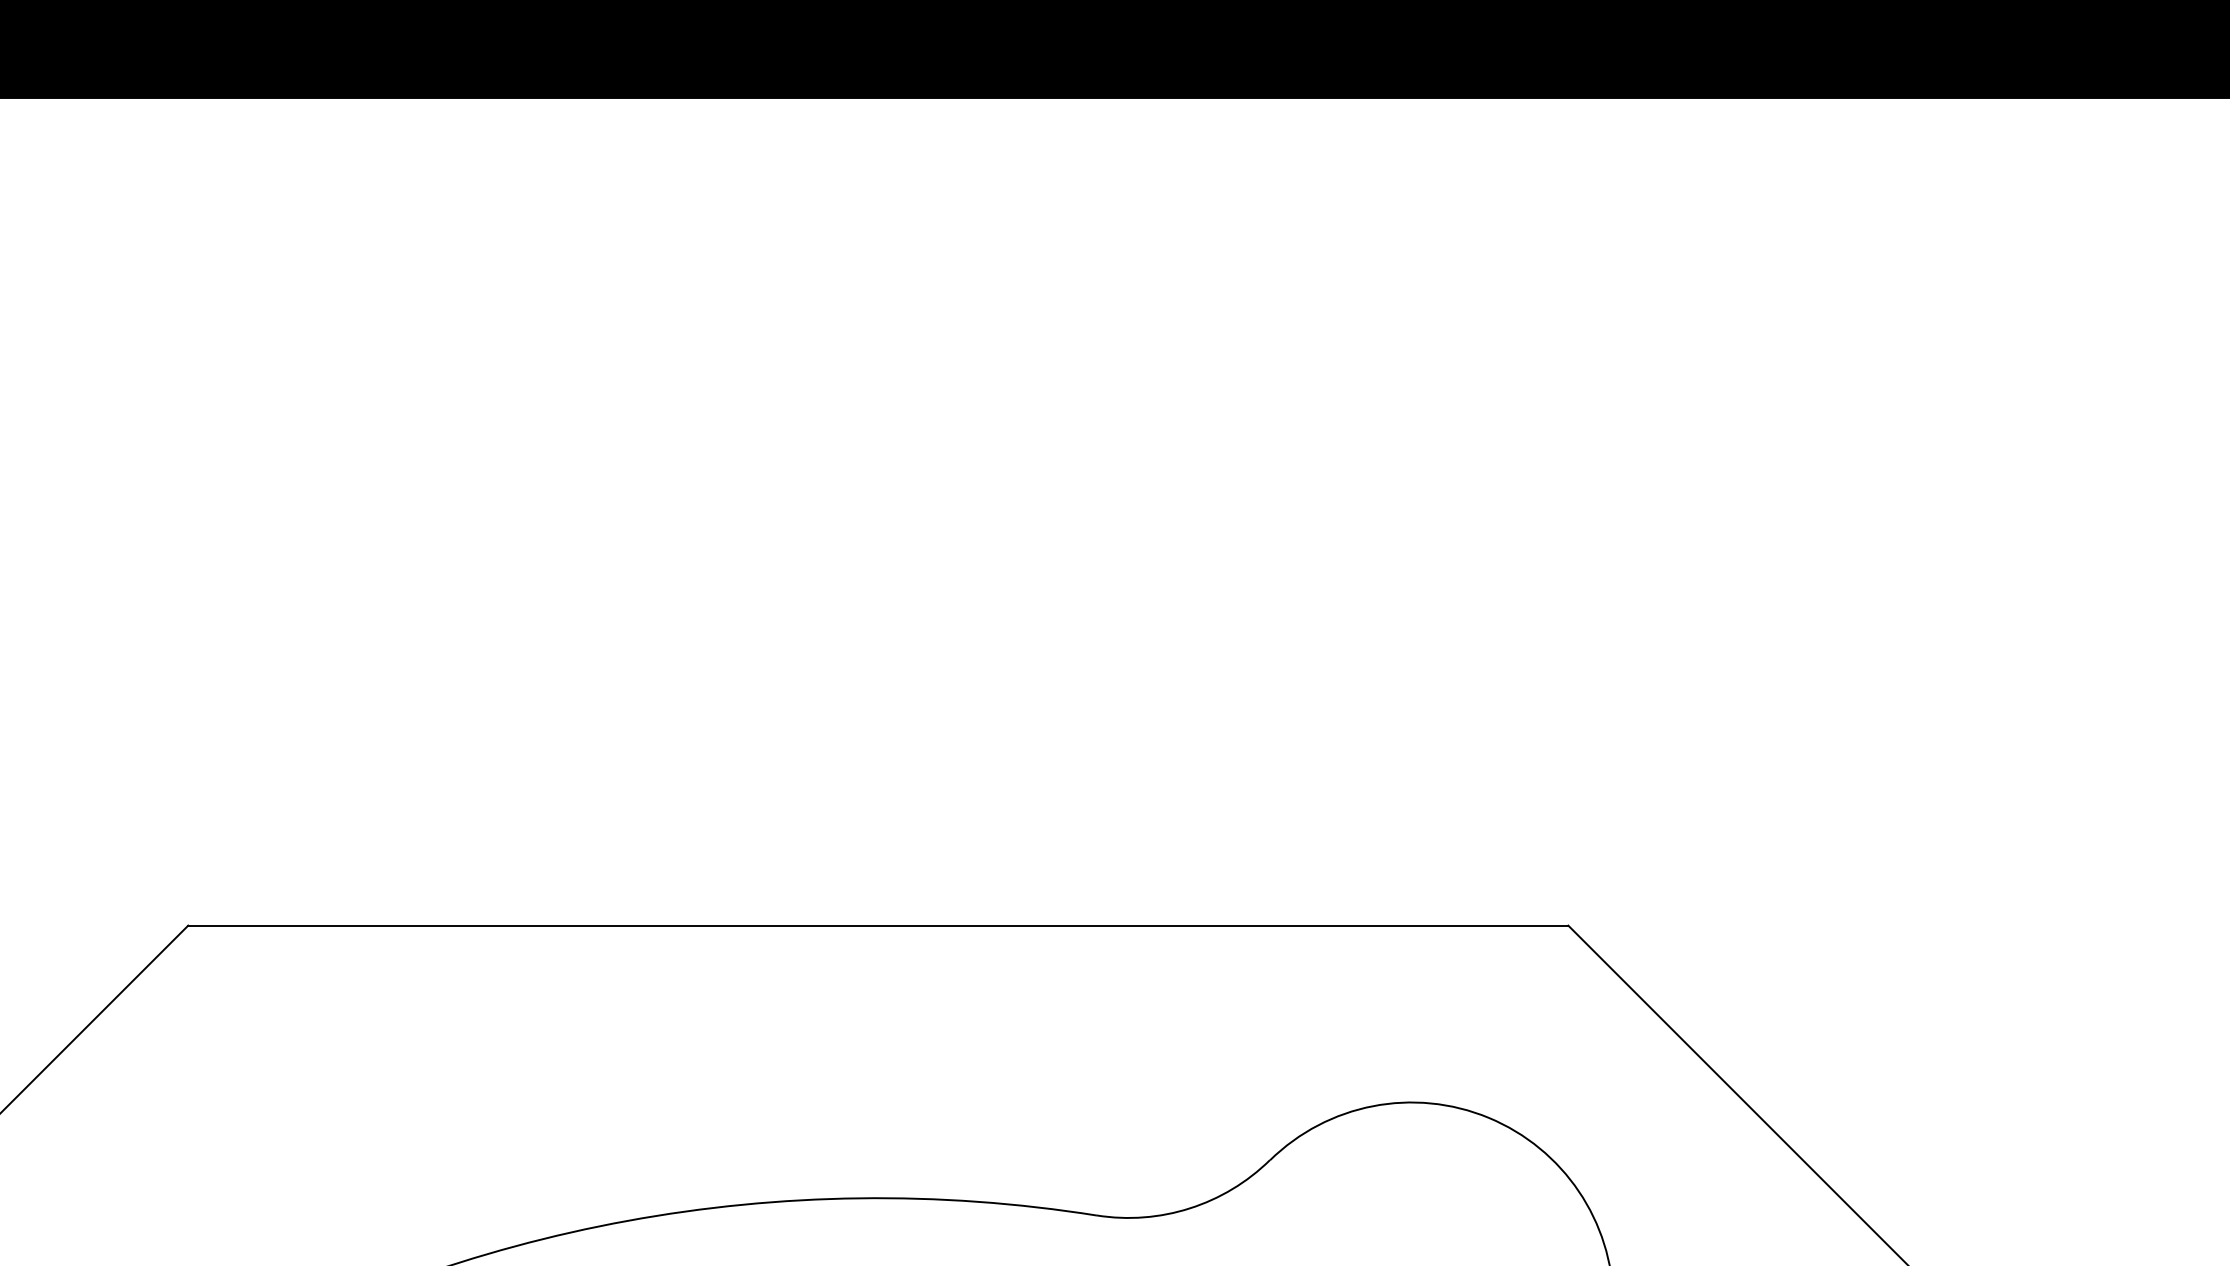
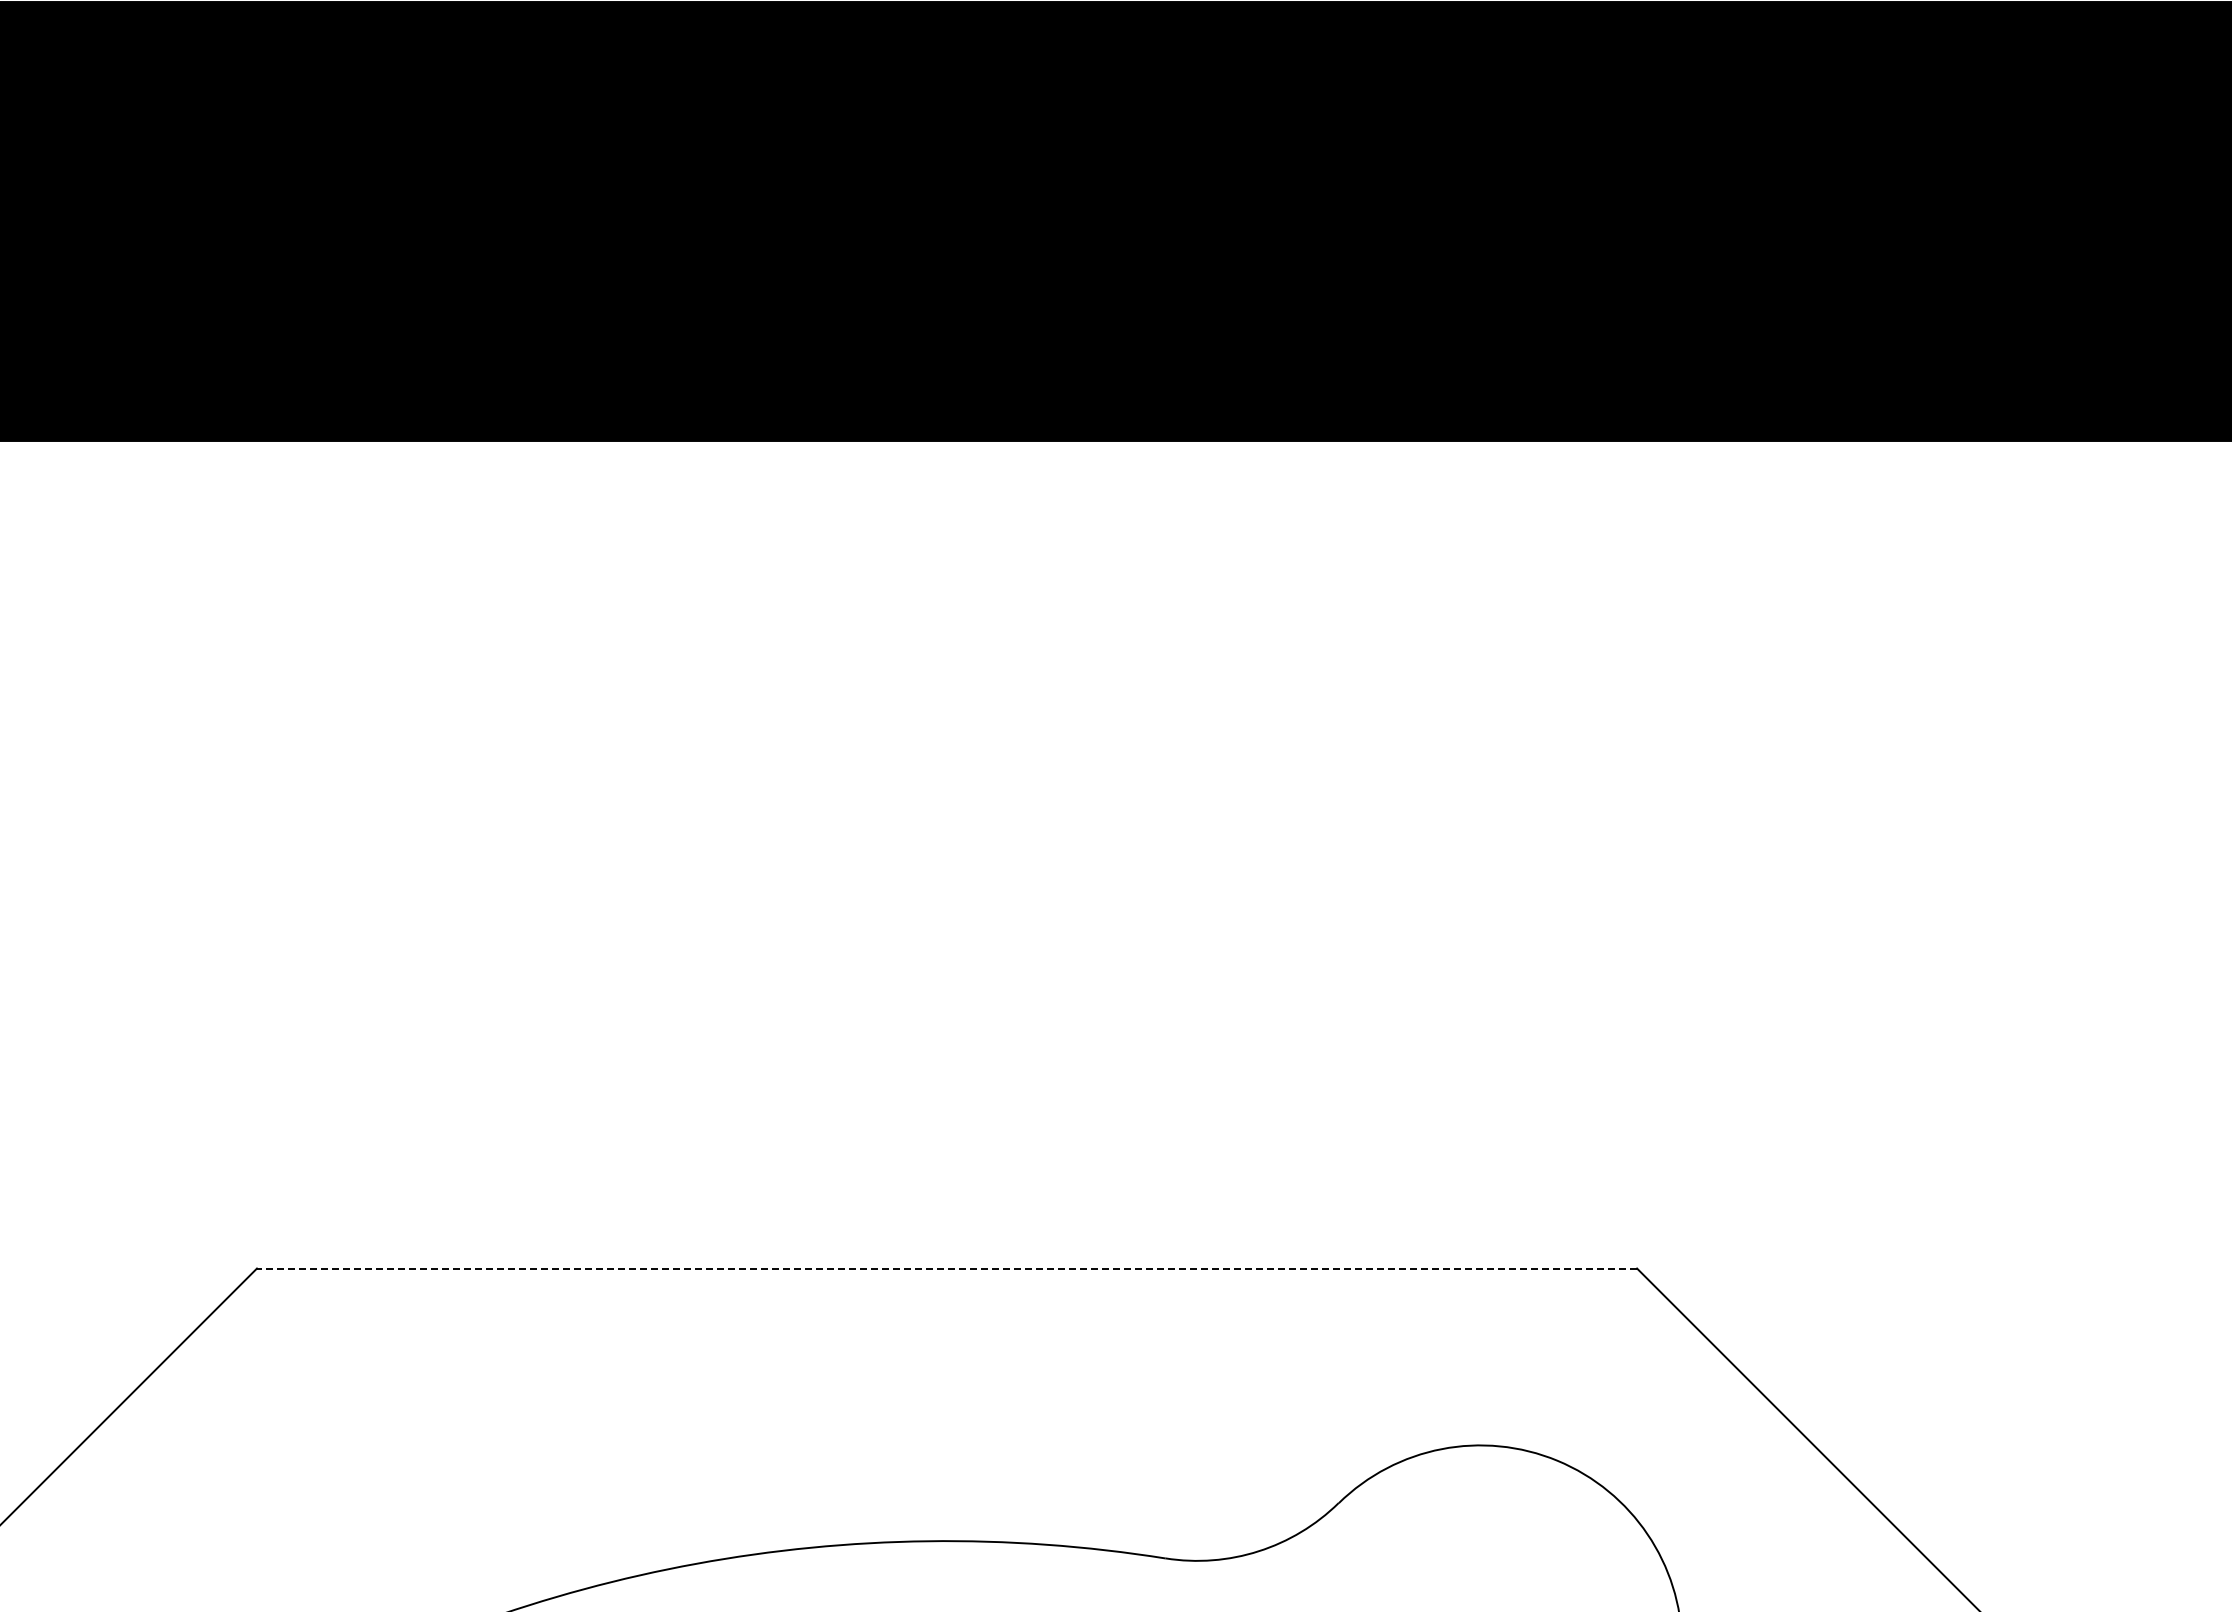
line: (877, 925) -> (946, 1268), solid -> dashed

